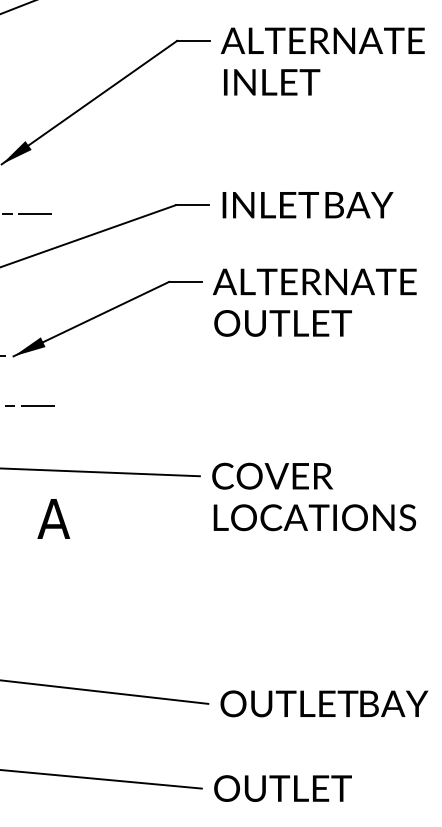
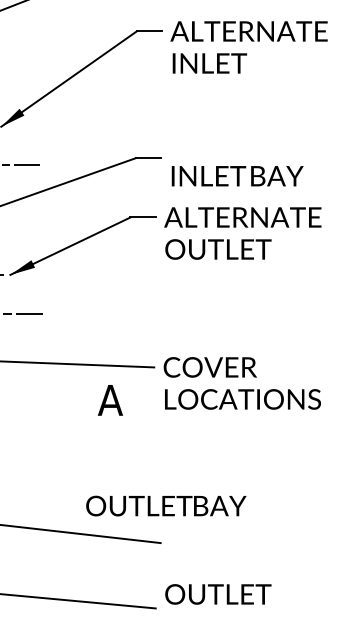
text: (307, 205) -> (237, 176), moved
text: (53, 519) -> (110, 400), moved
text: (324, 703) -> (166, 505), moved
text: (283, 788) -> (218, 594), moved

